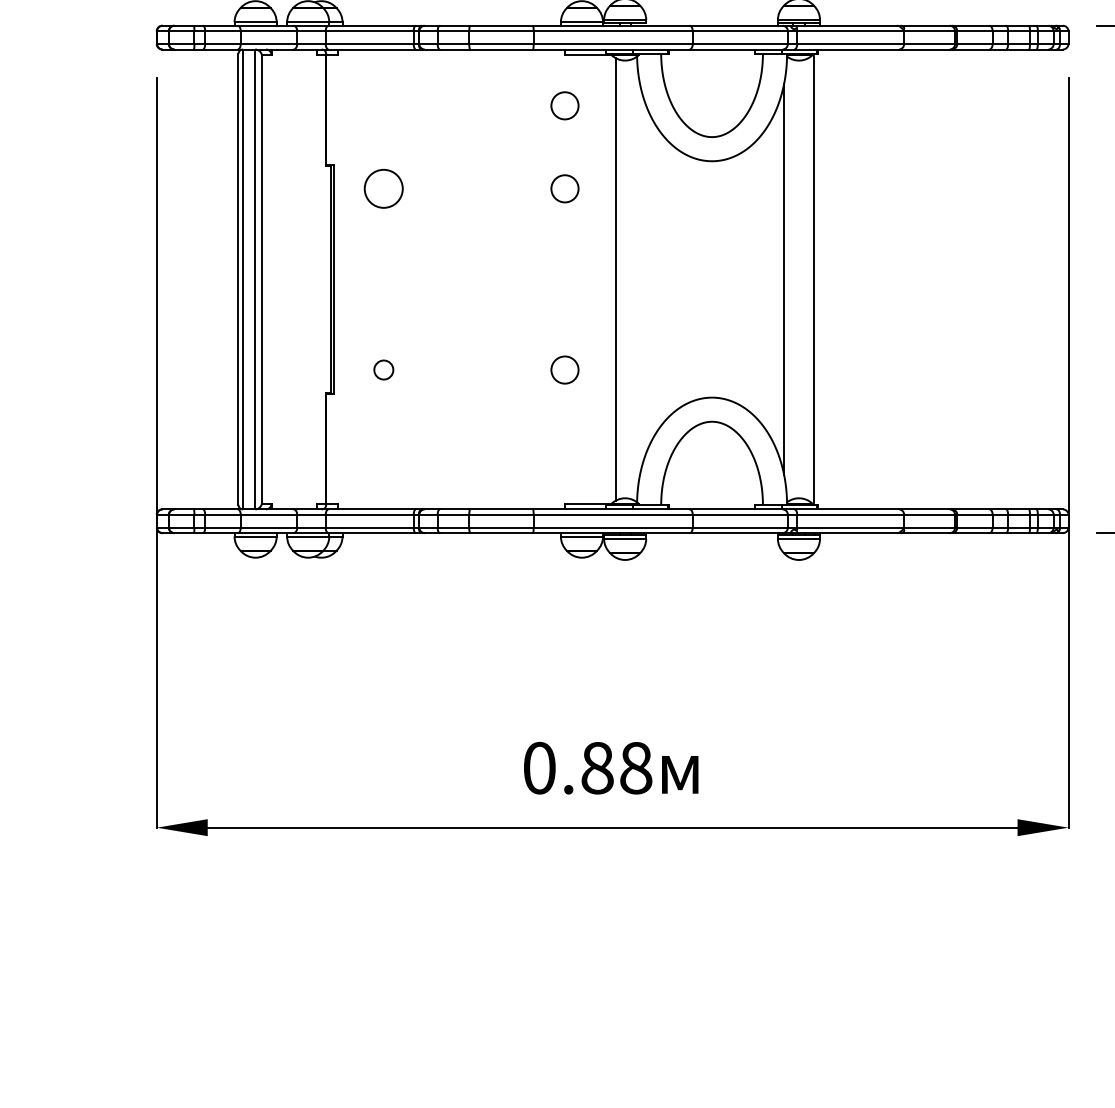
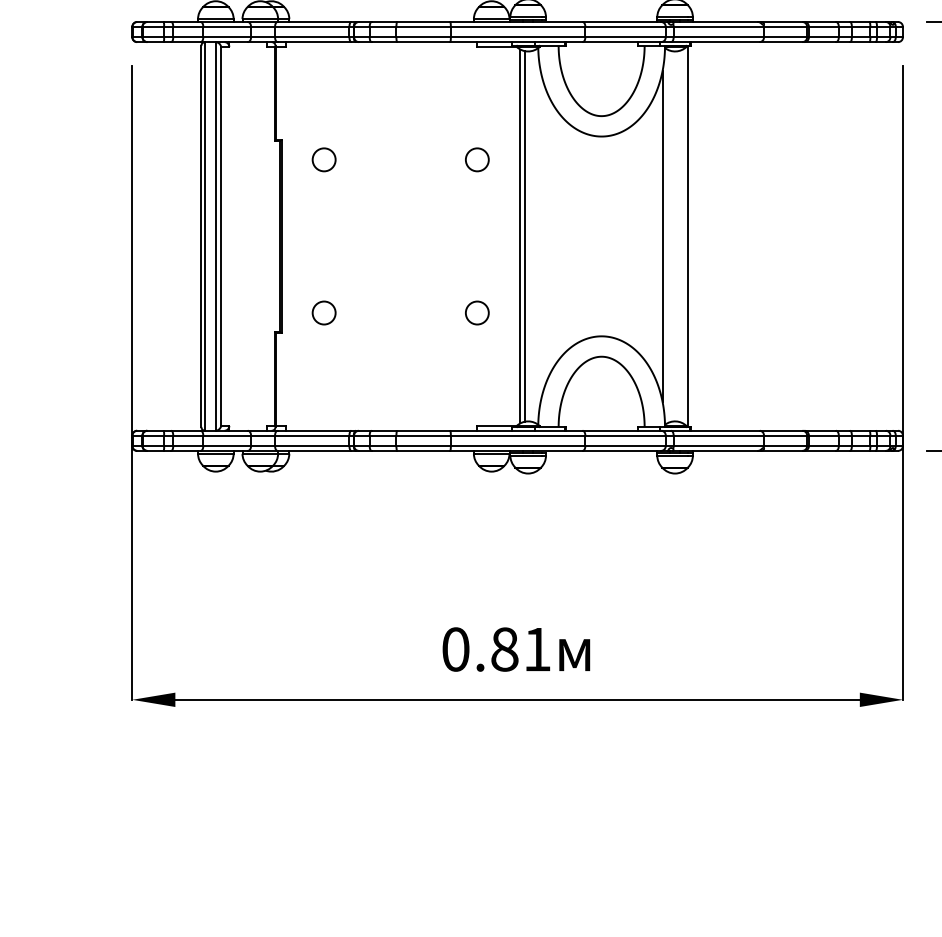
circle: (564, 105) -> (476, 89), removed
circle: (383, 188) -> (323, 159), size x0.71
line: (621, 279) -> (525, 236), added
circle: (383, 369) -> (323, 312), size x1.43
text: (636, 768) -> (537, 649), 0.88 -> 0.81

